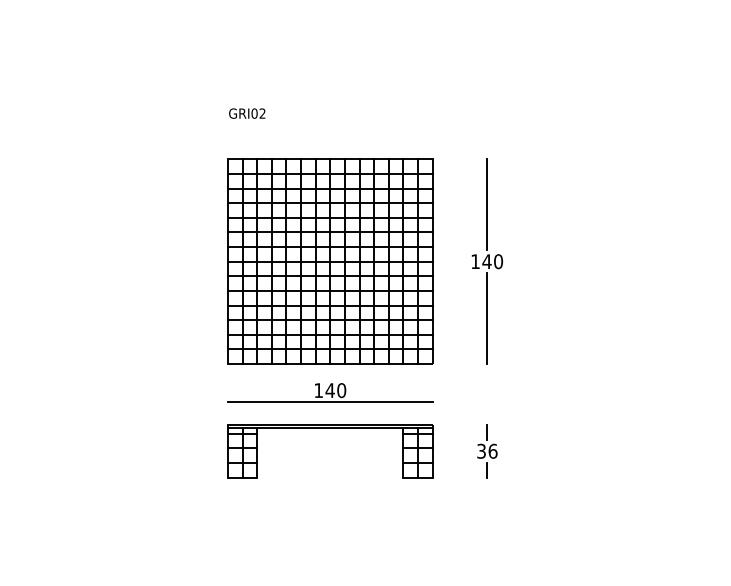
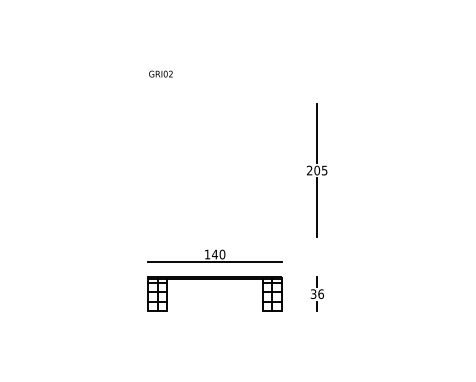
part: (329, 261) -> (214, 170), removed
text: (485, 261) -> (316, 170), 140 -> 205

